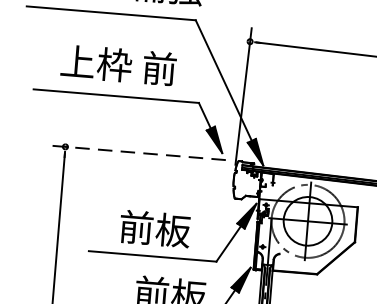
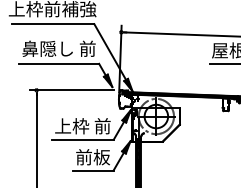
text: (117, 64) -> (58, 48), 上枠 前 -> 鼻隠し 前
line: (137, 153) -> (71, 90), dashed -> solid
text: (153, 229) -> (82, 126), 前板 -> 上枠 前

